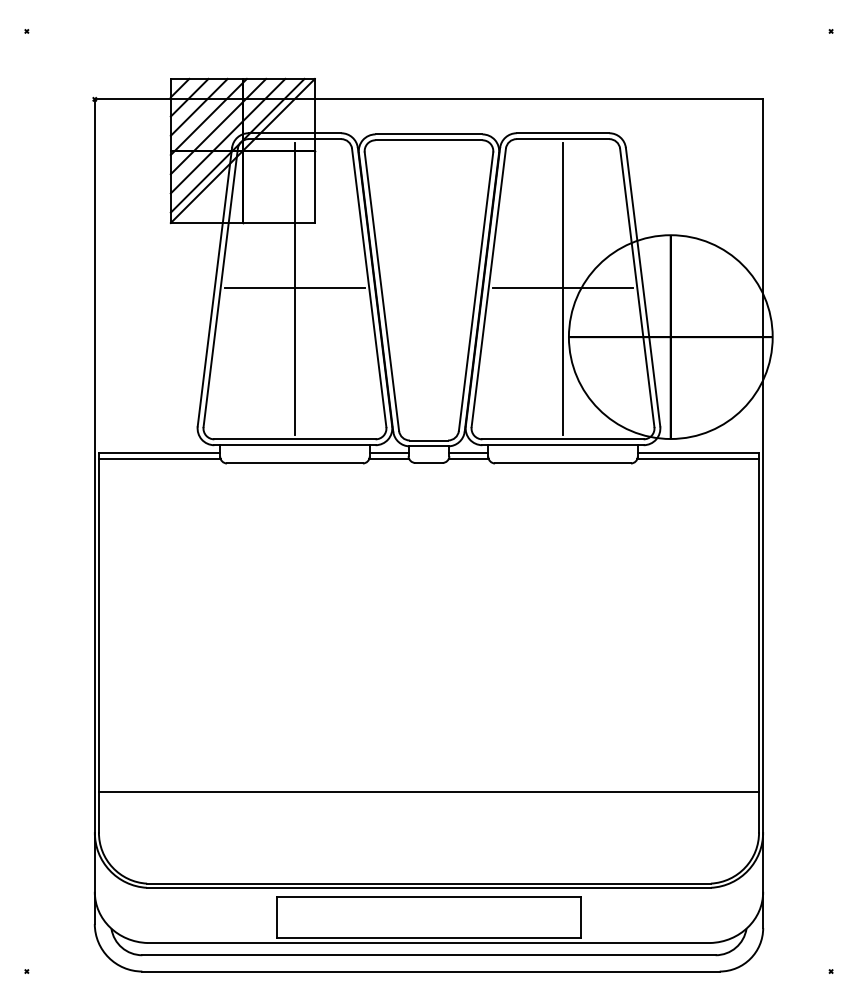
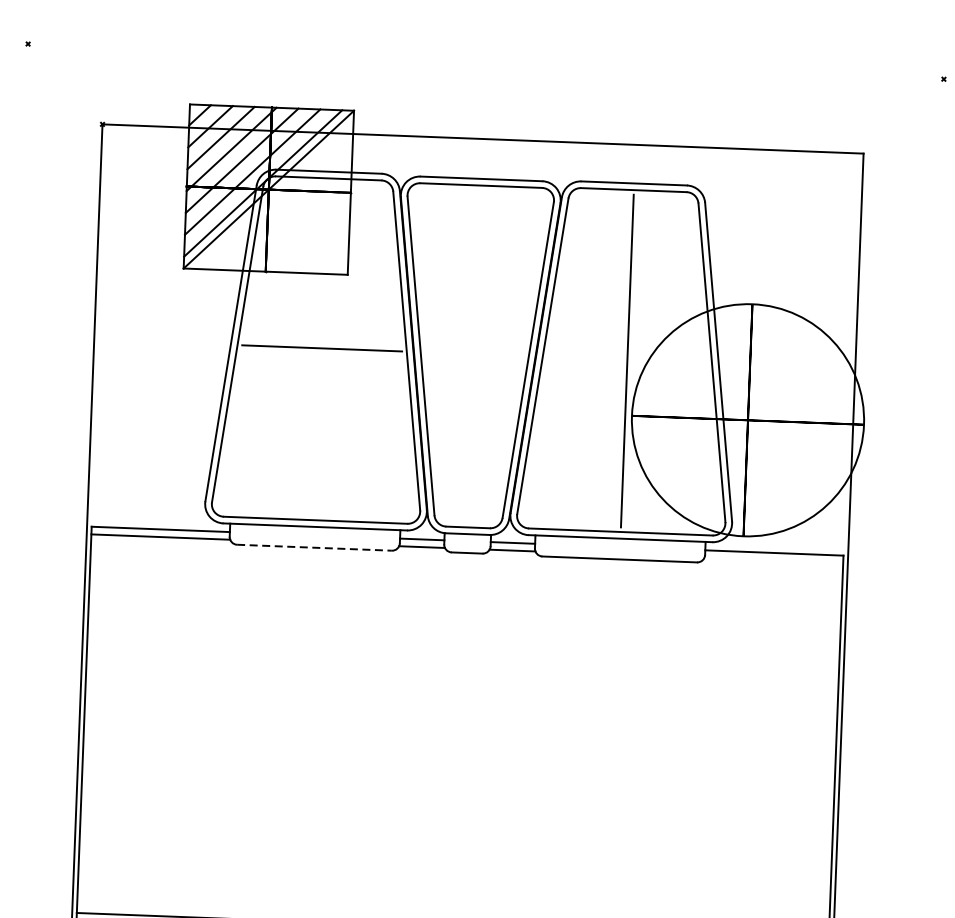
line: (562, 288) -> (626, 360), removed
line: (294, 289) -> (321, 349), removed
line: (698, 459) -> (774, 560), removed
line: (294, 463) -> (313, 547), solid -> dashed

